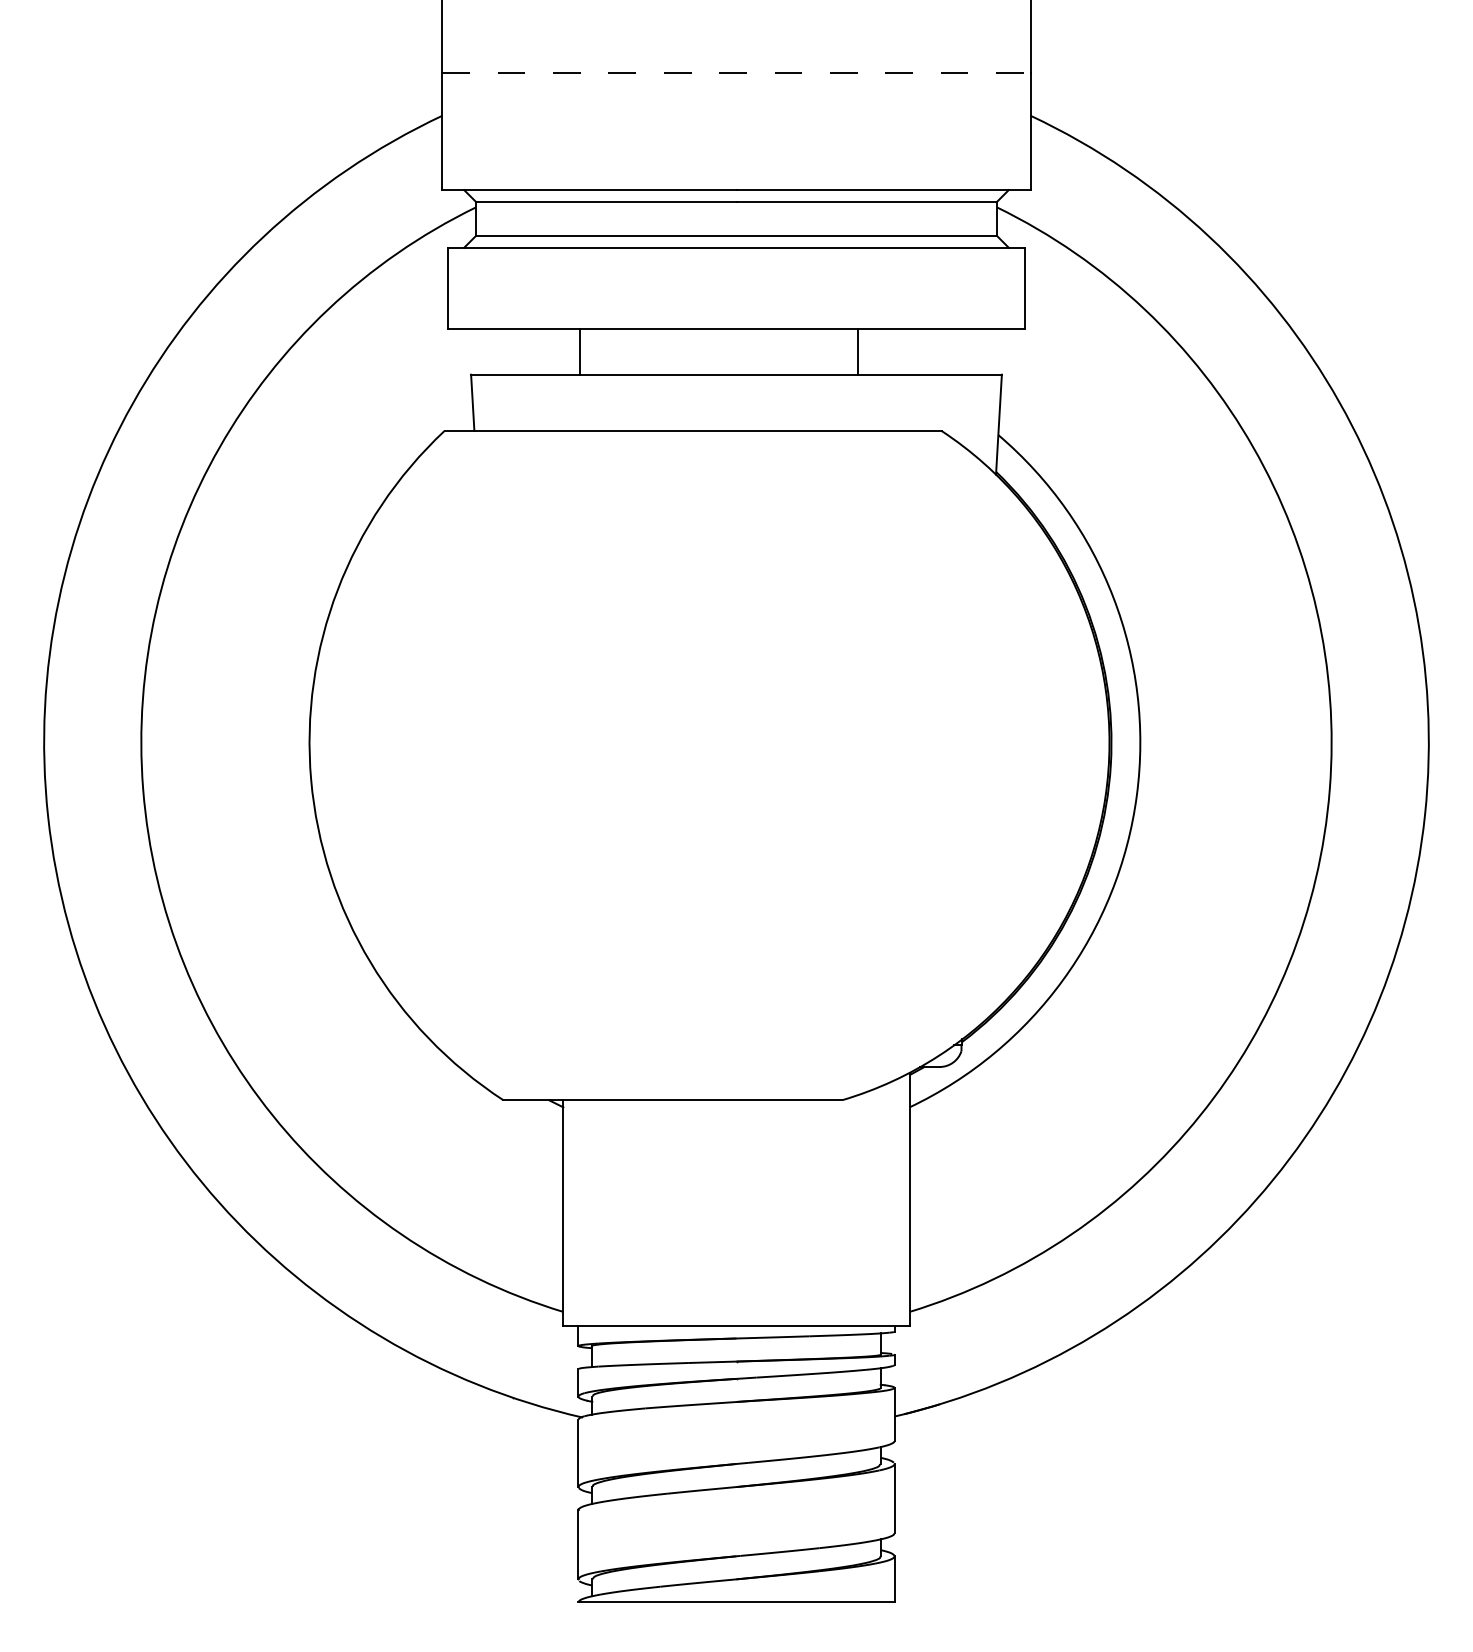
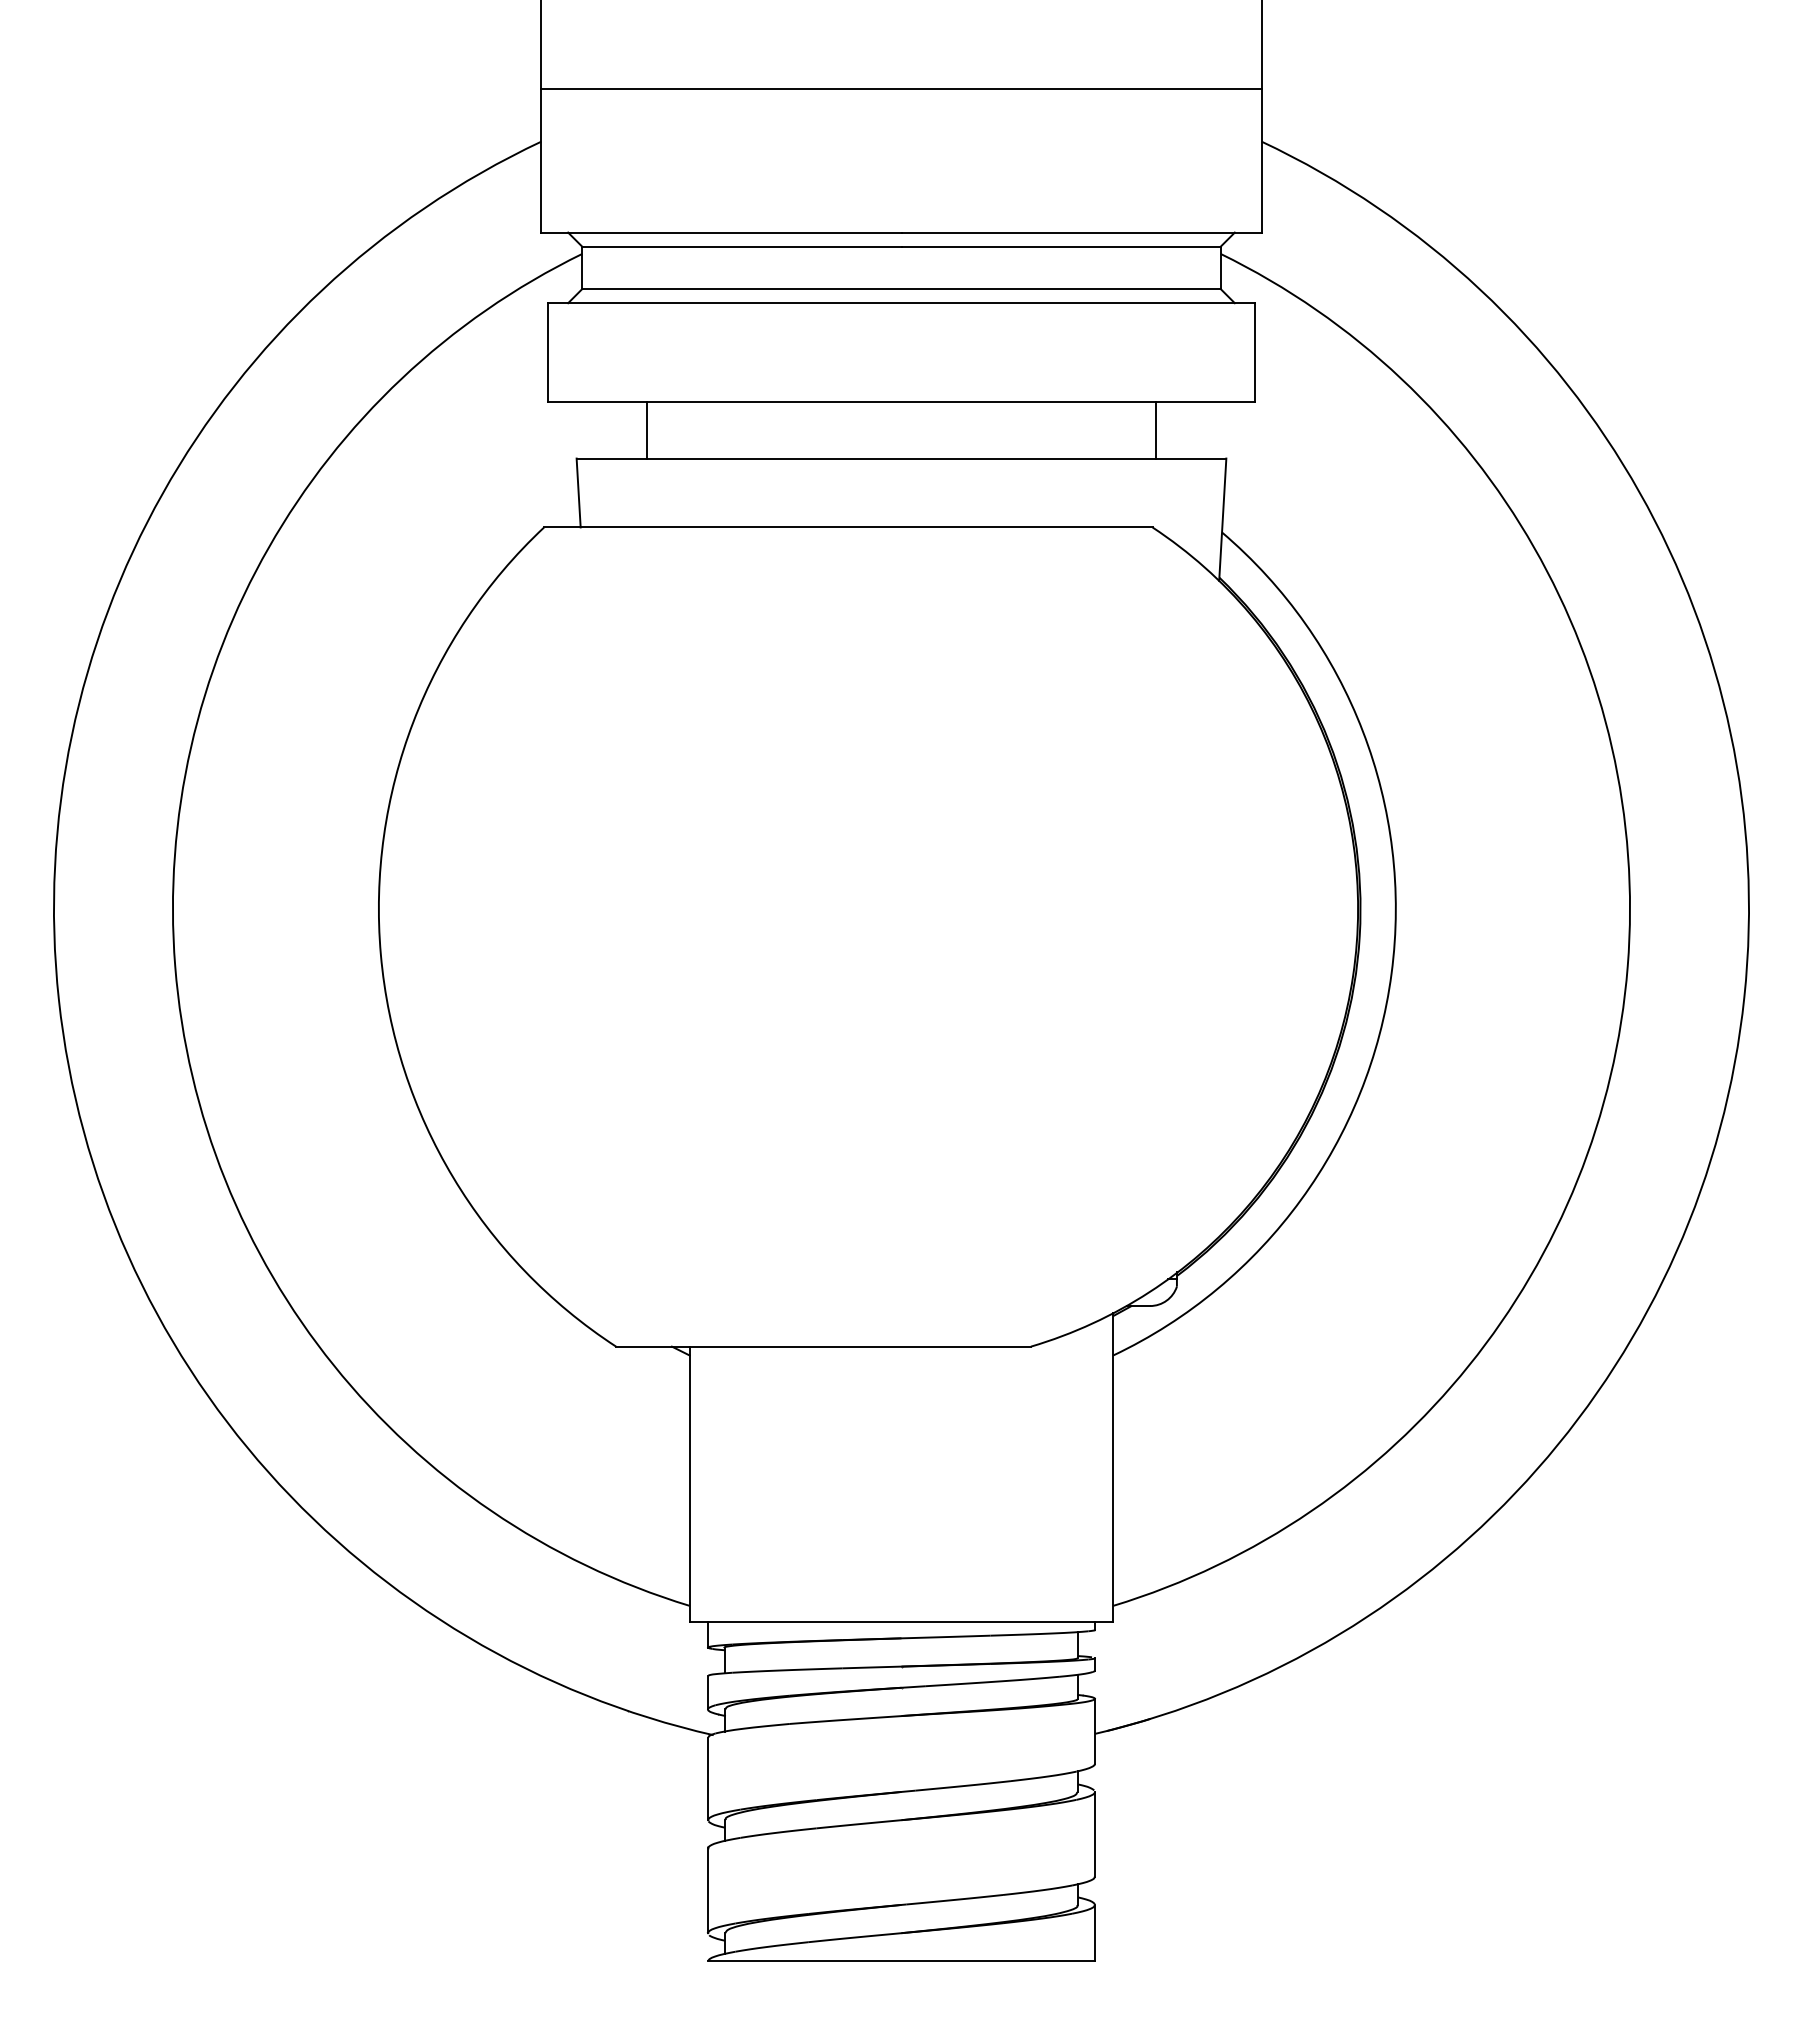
line: (736, 73) -> (901, 89), dashed -> solid
line: (579, 351) -> (646, 430), moved
line: (858, 351) -> (1156, 430), moved

